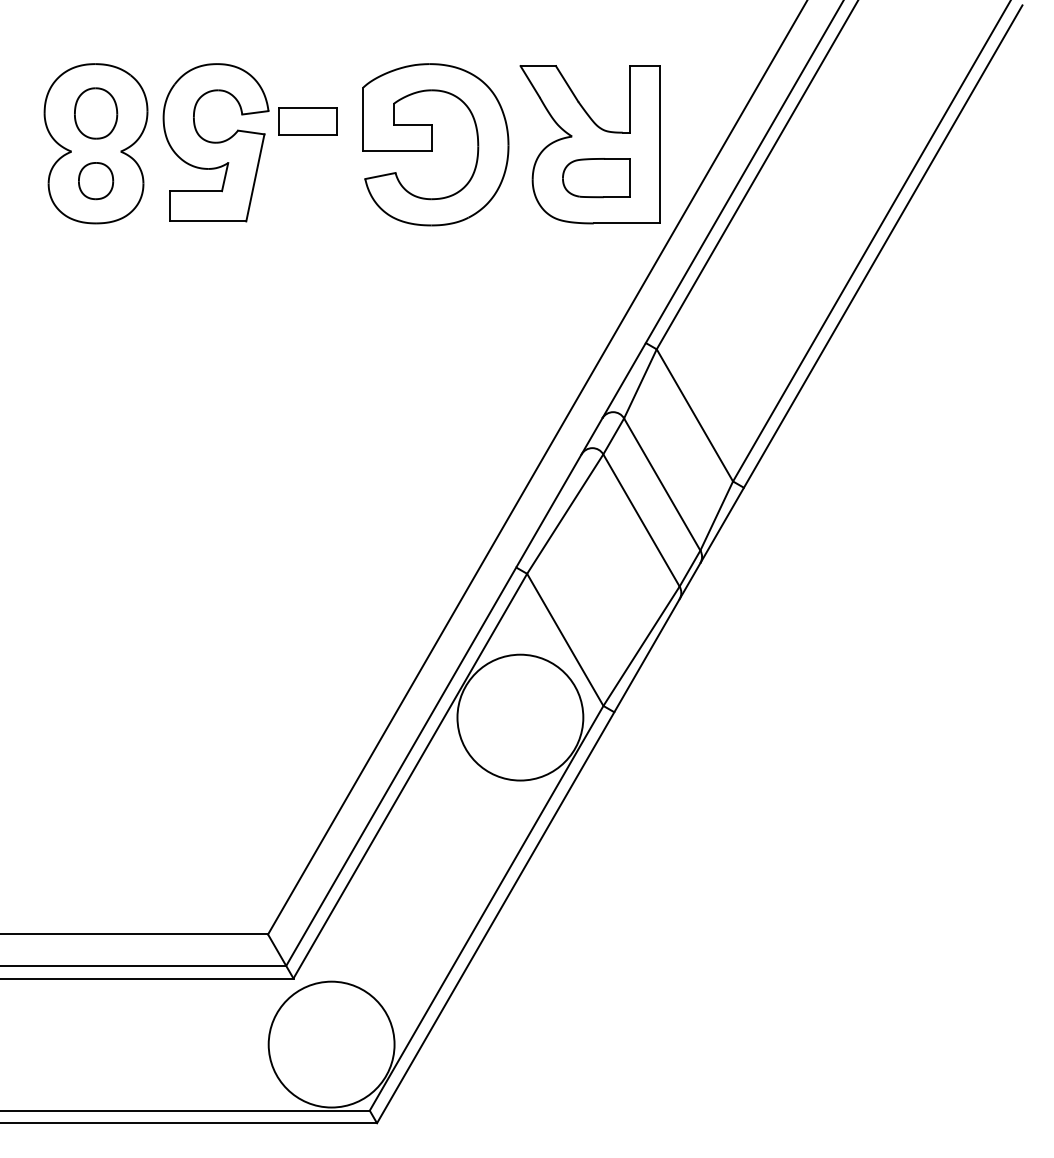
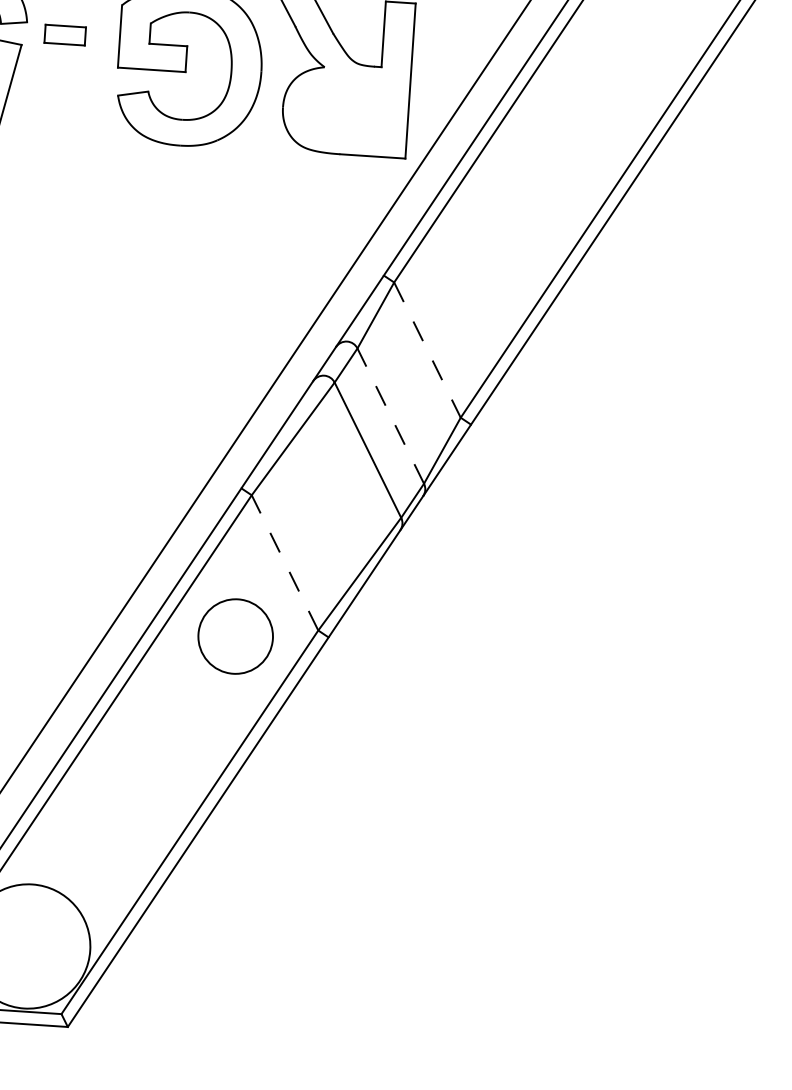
part: (307, 121) -> (64, 35), size x0.7
part: (596, 178) -> (345, 110), removed
line: (695, 415) -> (428, 350), solid -> dashed
line: (662, 484) -> (391, 416), solid -> dashed
line: (565, 639) -> (285, 562), solid -> dashed
circle: (520, 717) -> (235, 636), size x0.6

